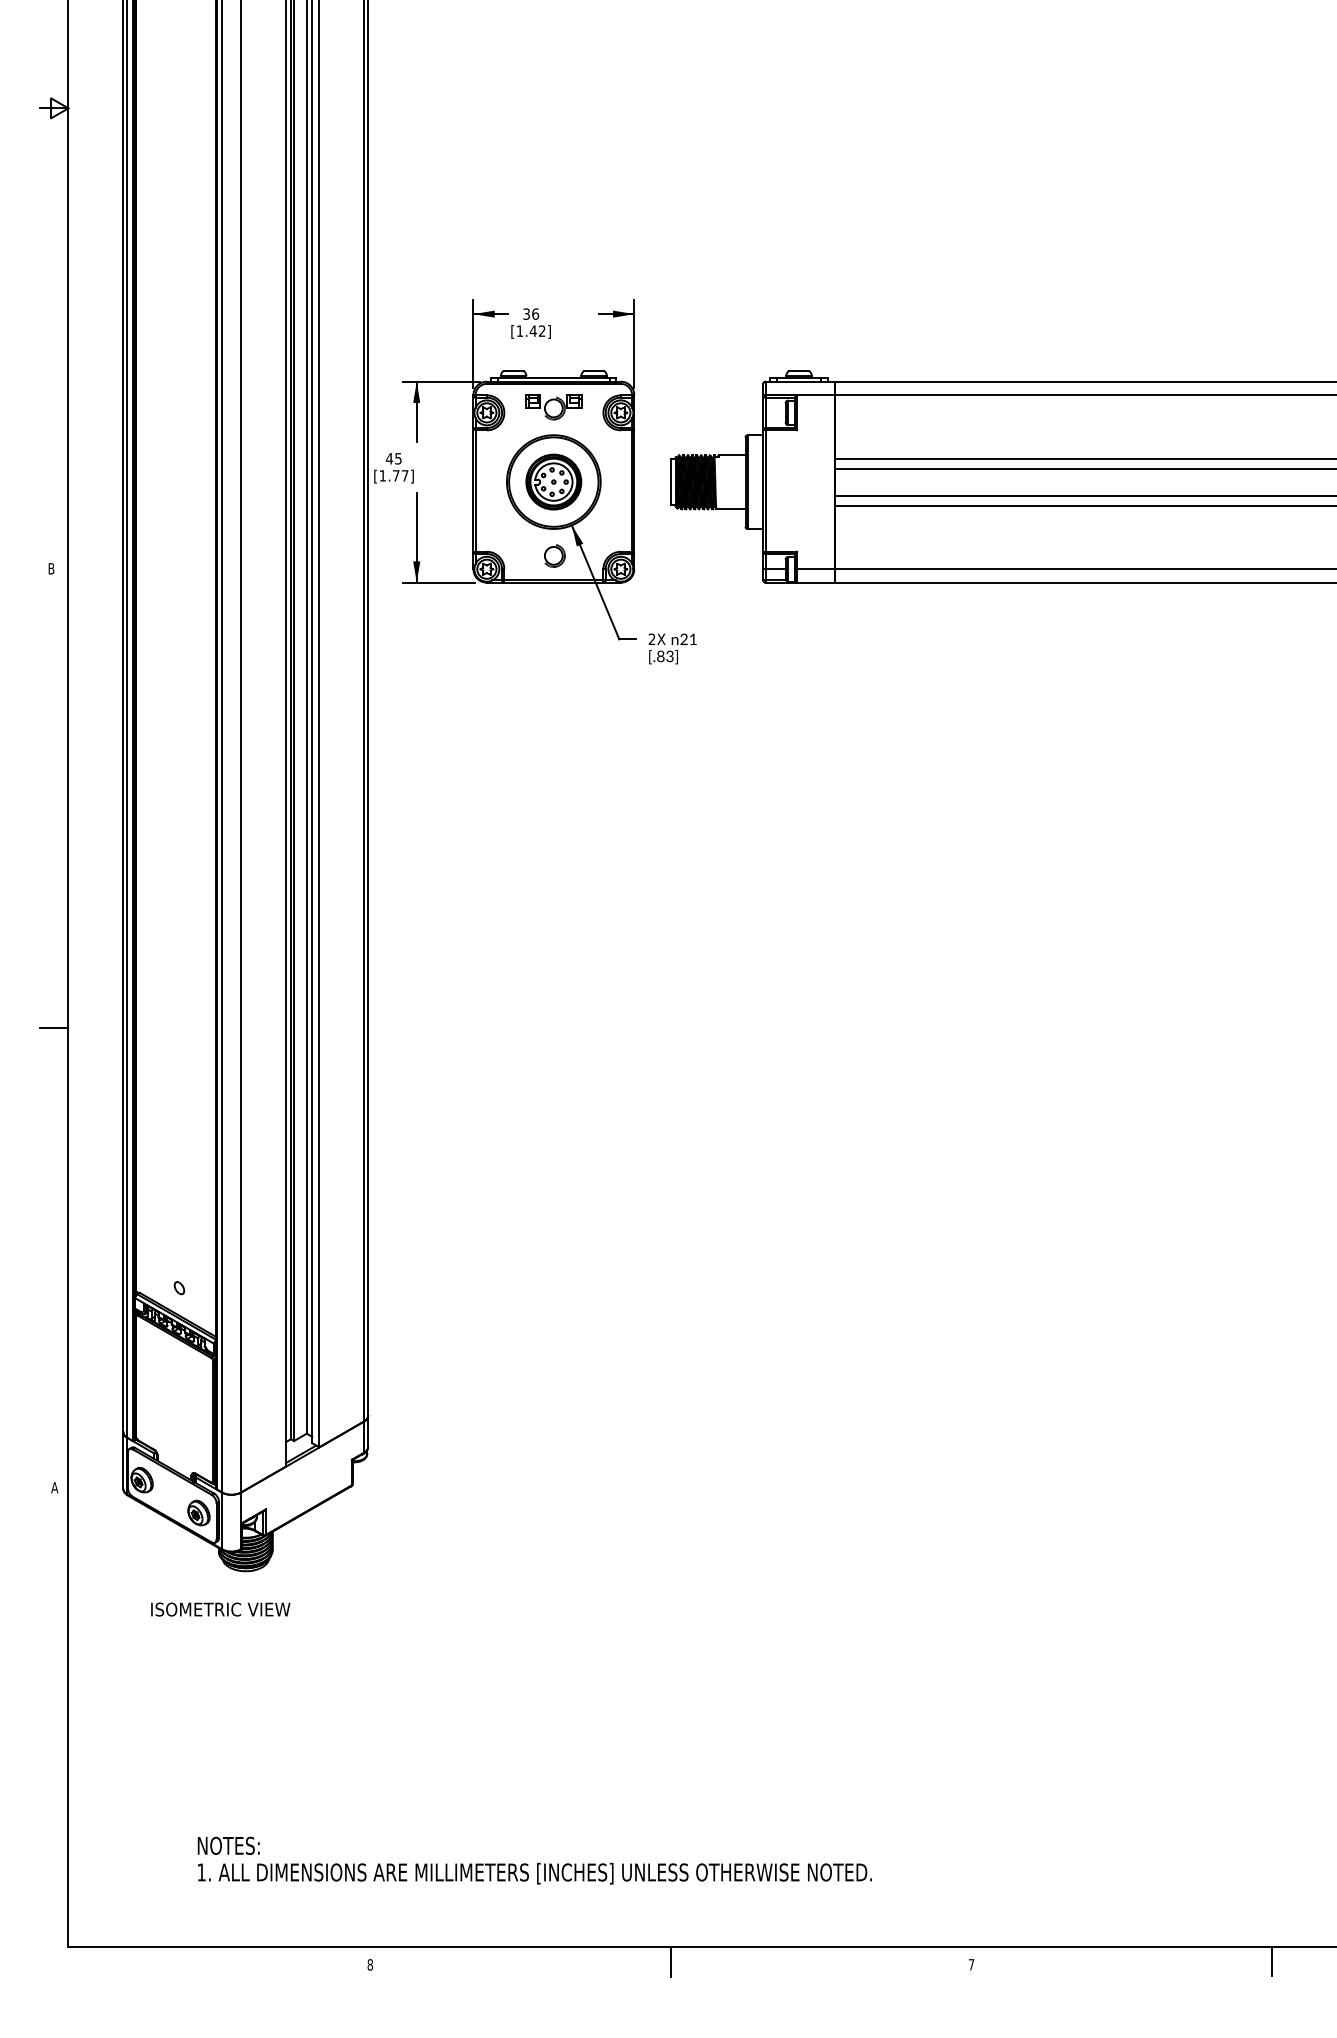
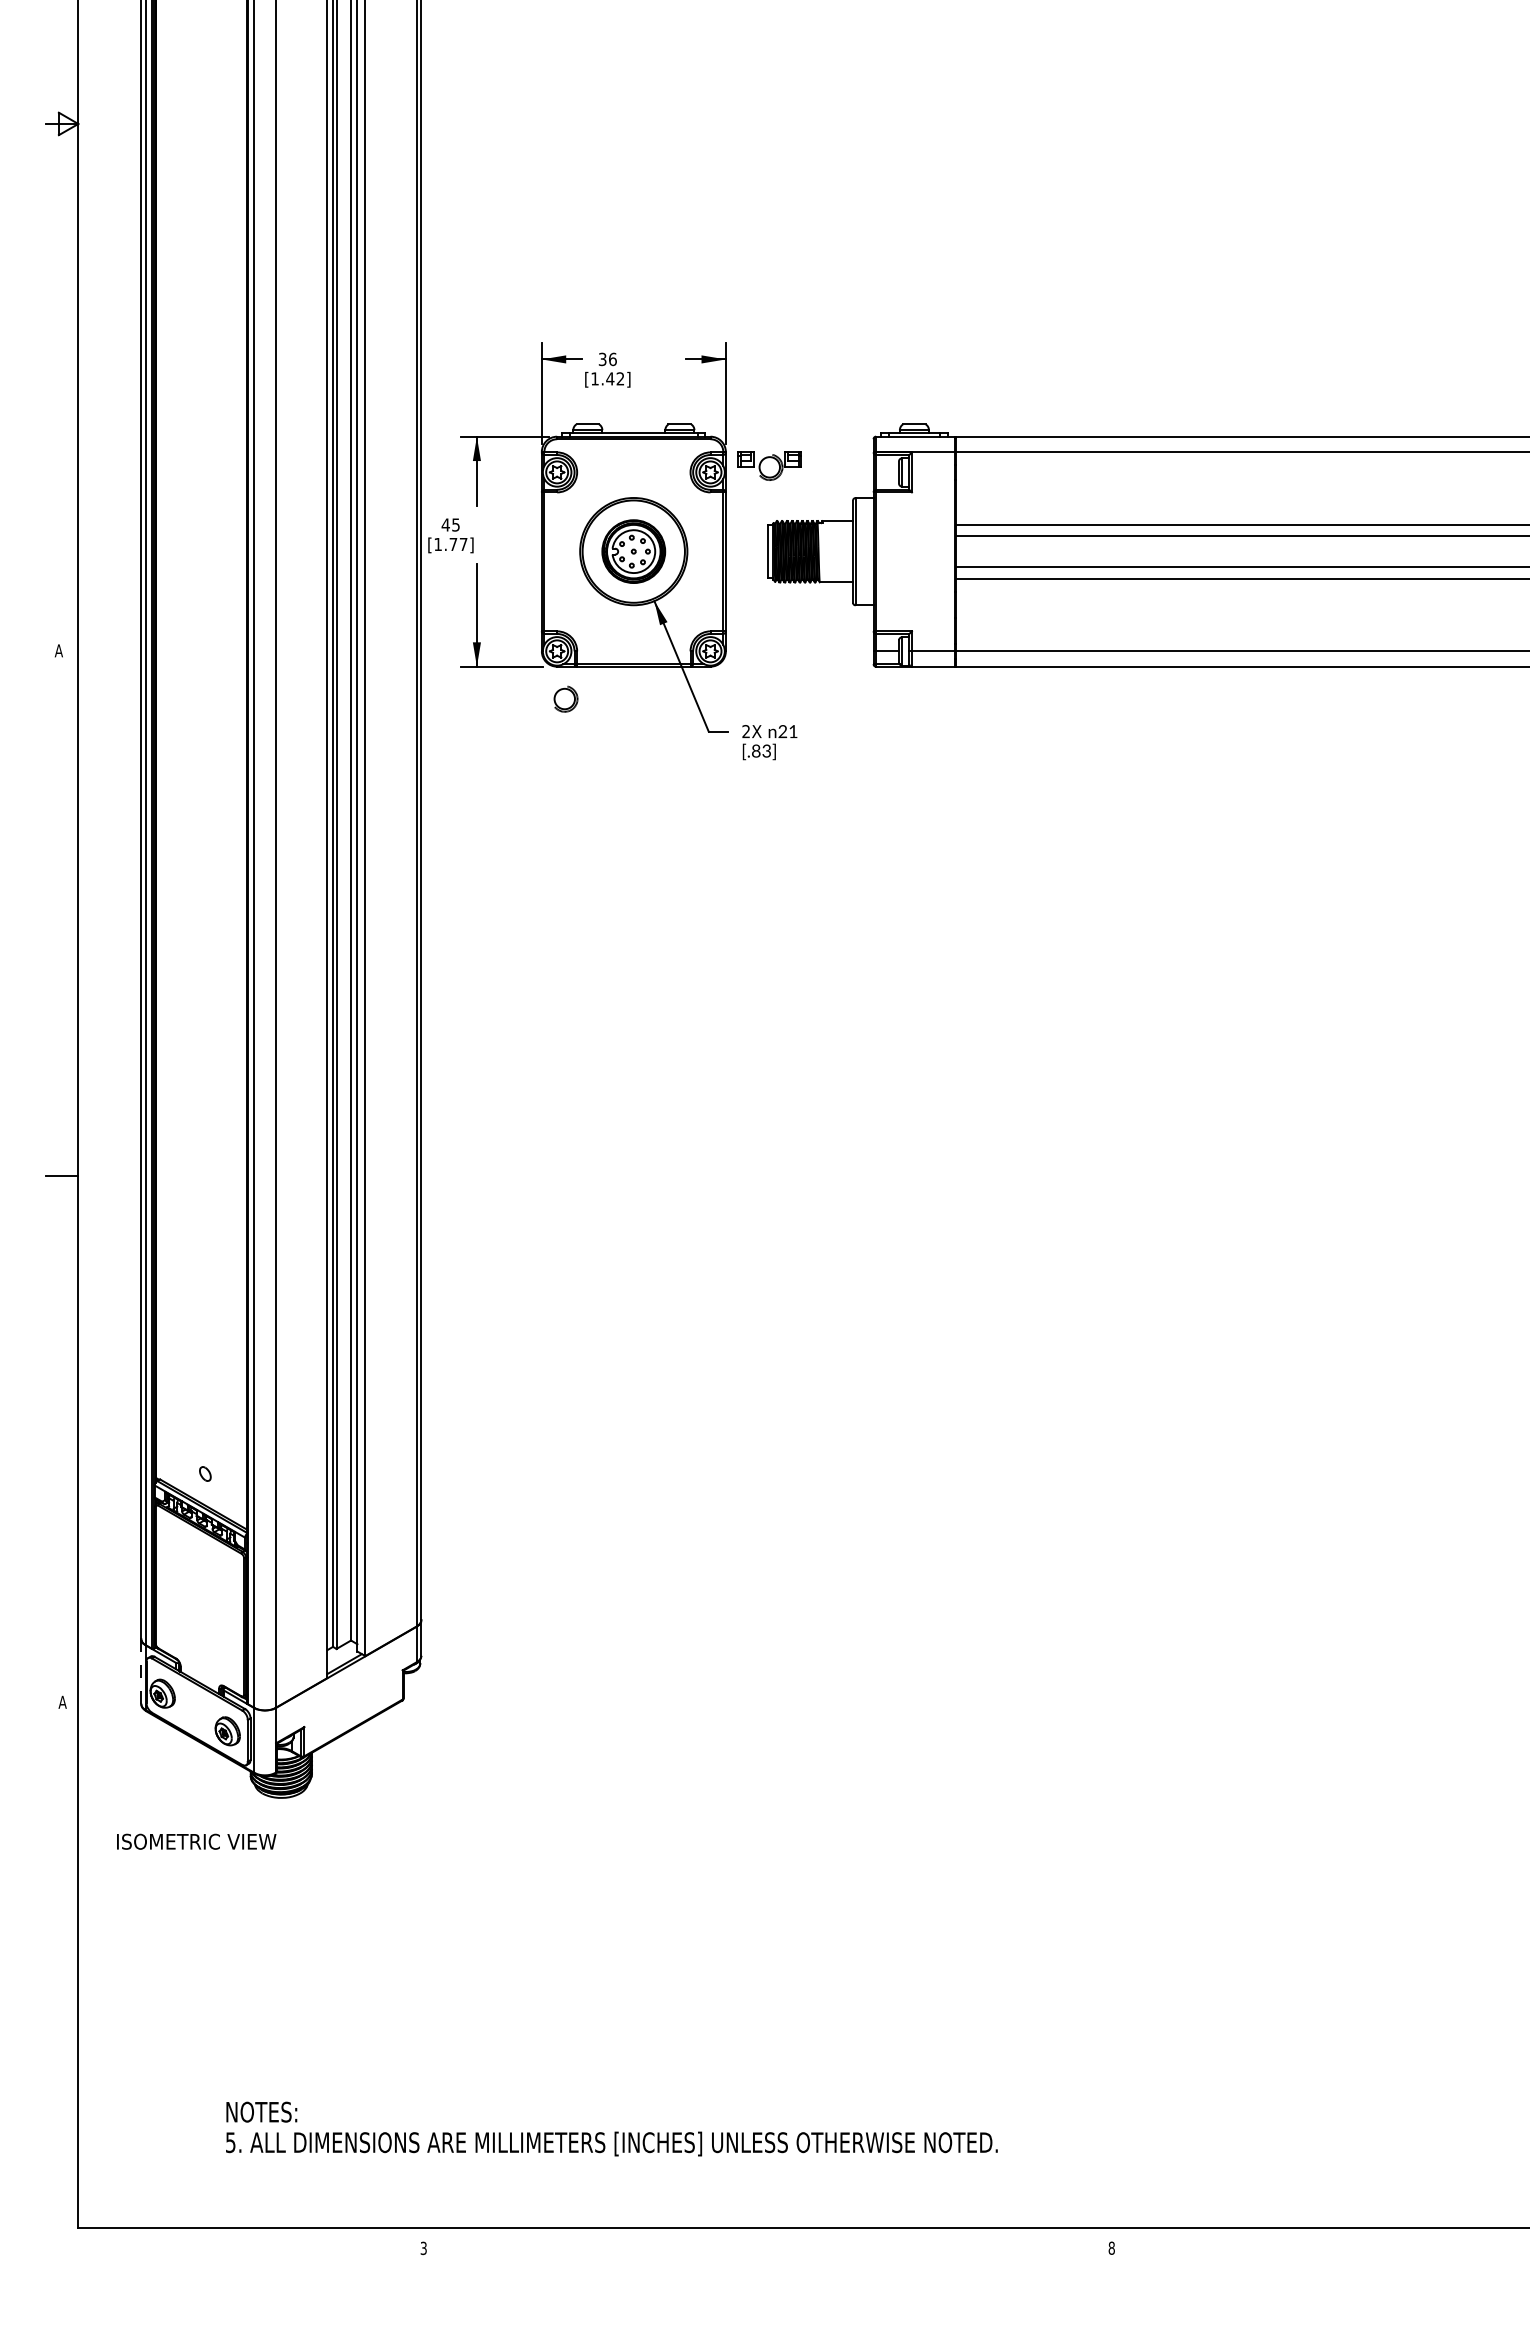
part: (553, 406) -> (769, 465), moved
part: (554, 555) -> (565, 698), moved
text: (51, 568) -> (58, 650), B -> A
line: (123, 1459) -> (141, 1670), solid -> dashed
text: (220, 1609) -> (196, 1841), moved
text: (201, 1872) -> (230, 2142), 1. -> 5.
line: (1271, 1961) -> (1455, 2244), removed
line: (670, 1962) -> (767, 2245), removed
text: (370, 1964) -> (423, 2247), 8 -> 3
text: (971, 1964) -> (1111, 2247), 7 -> 8

